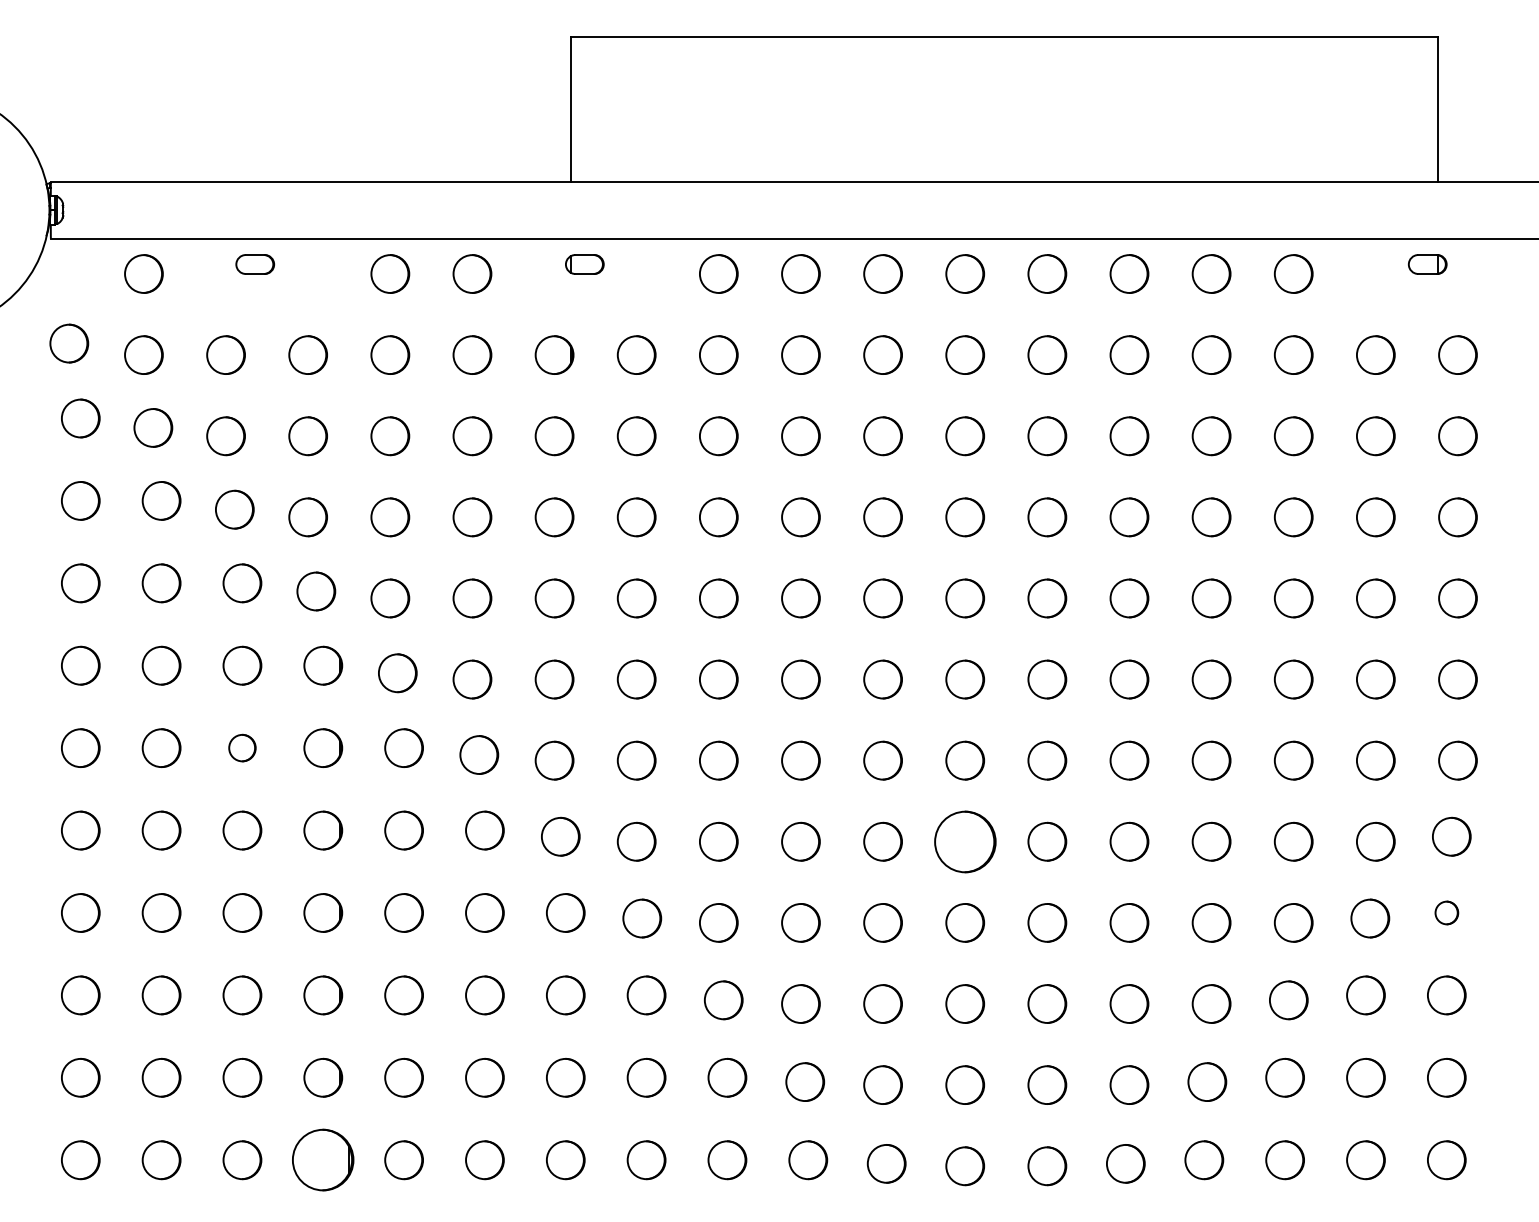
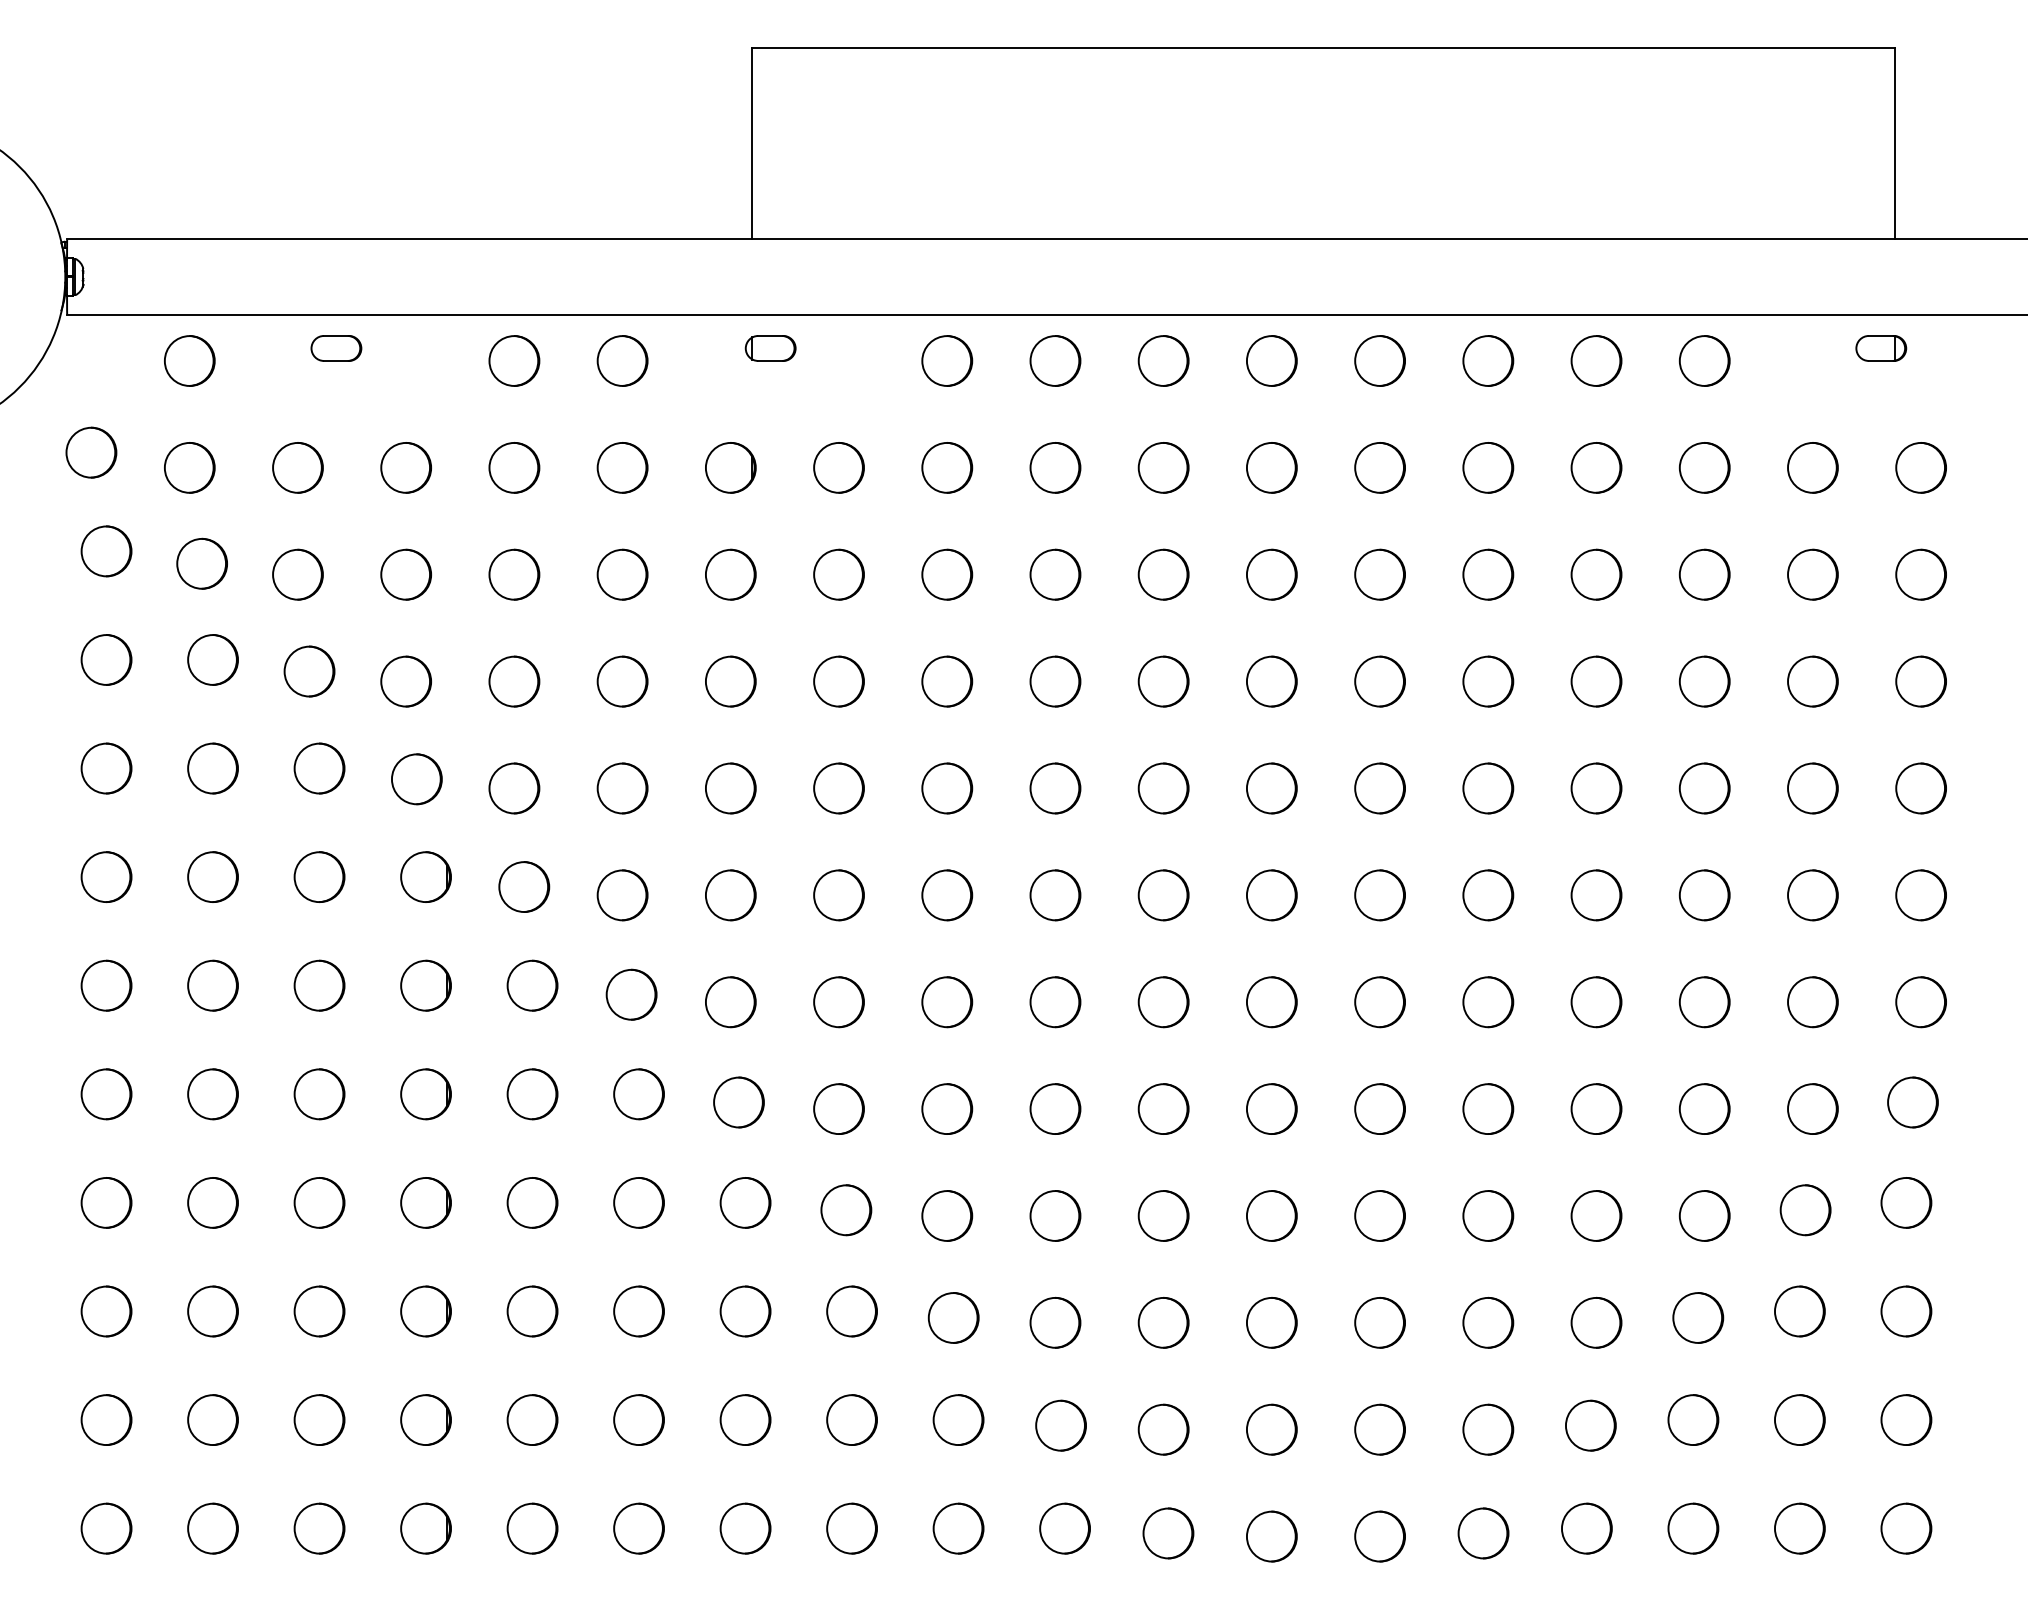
part: (242, 747) -> (319, 984), size x1.43
part: (964, 841) -> (1270, 1108), size x0.62
circle: (1446, 912) -> (1906, 1202), size x1.67
part: (323, 1160) -> (426, 1529), size x0.62

